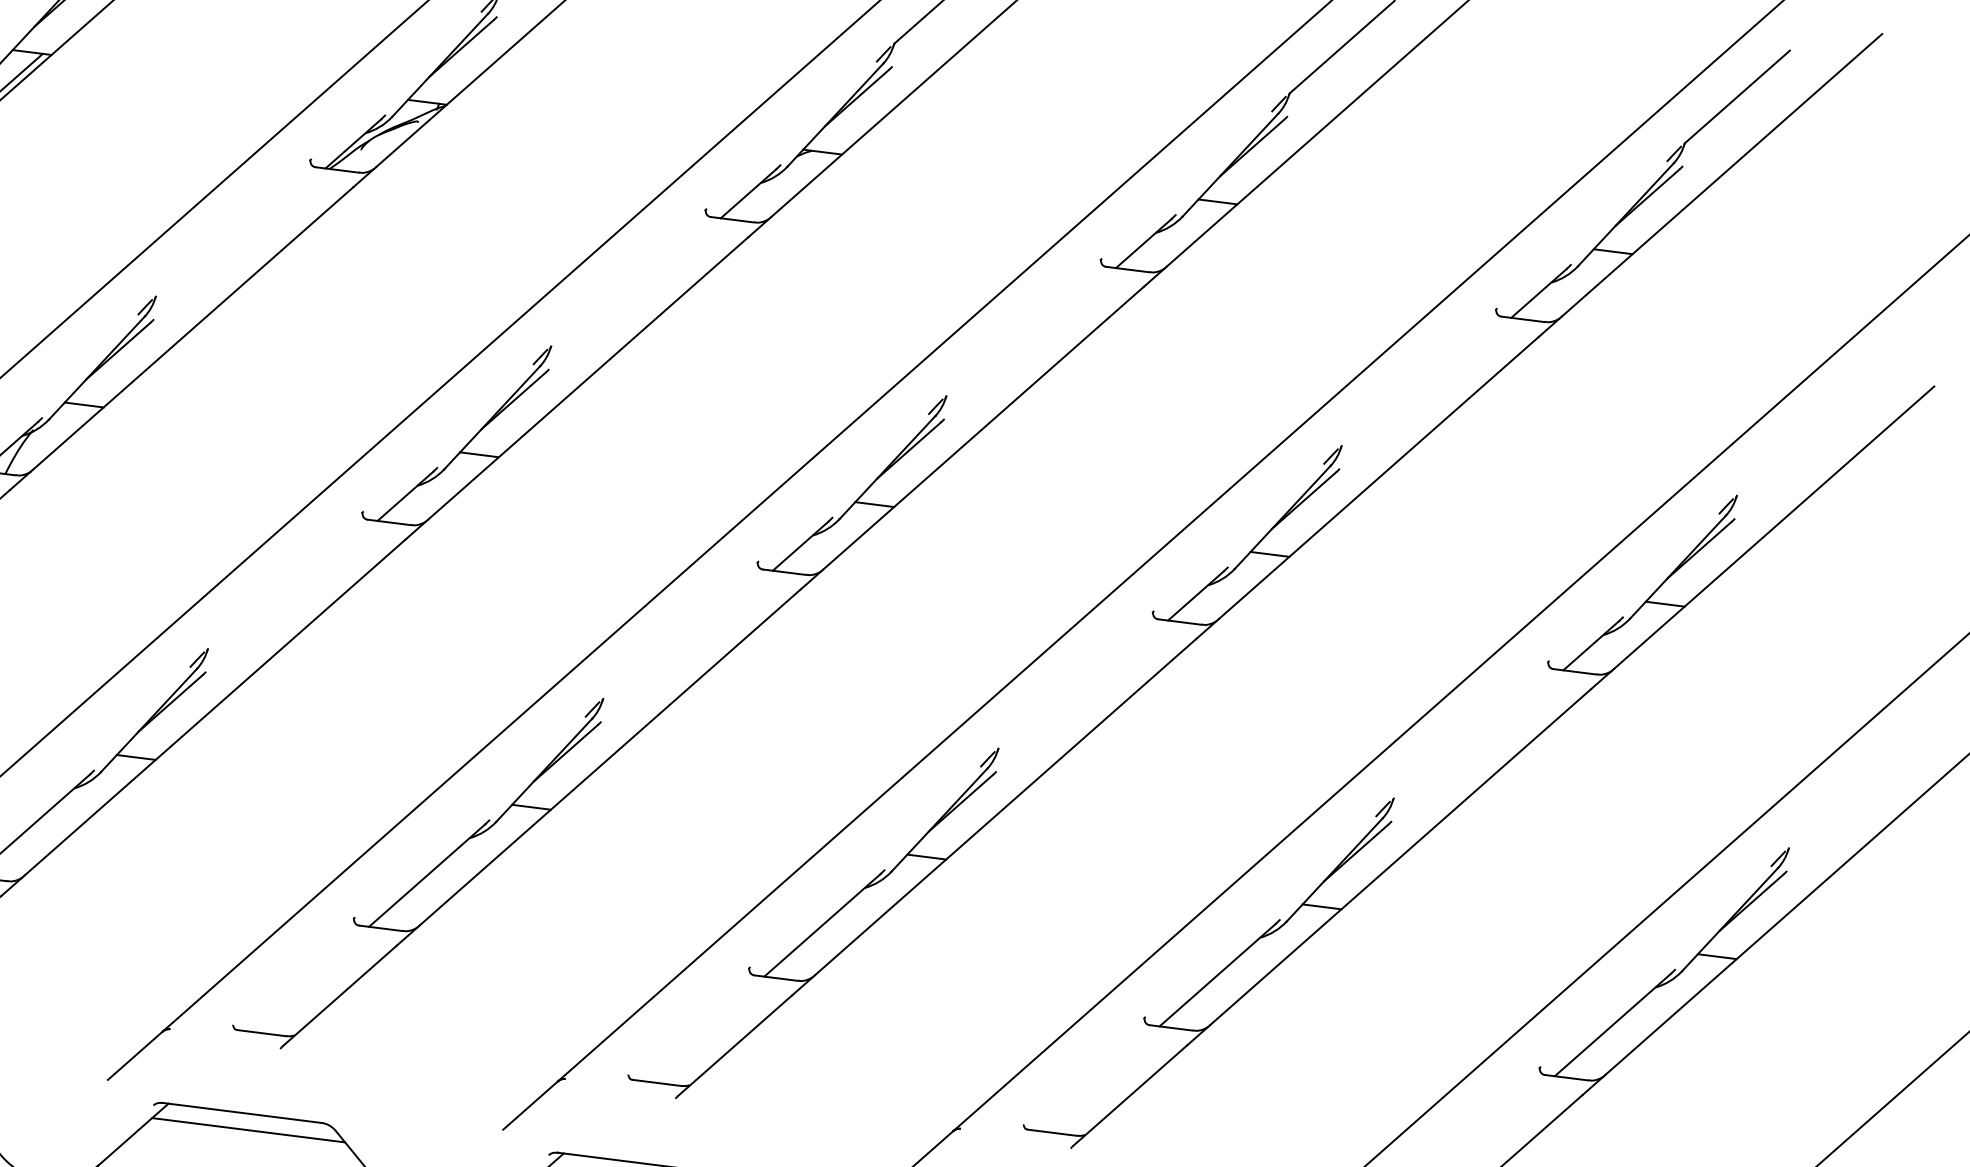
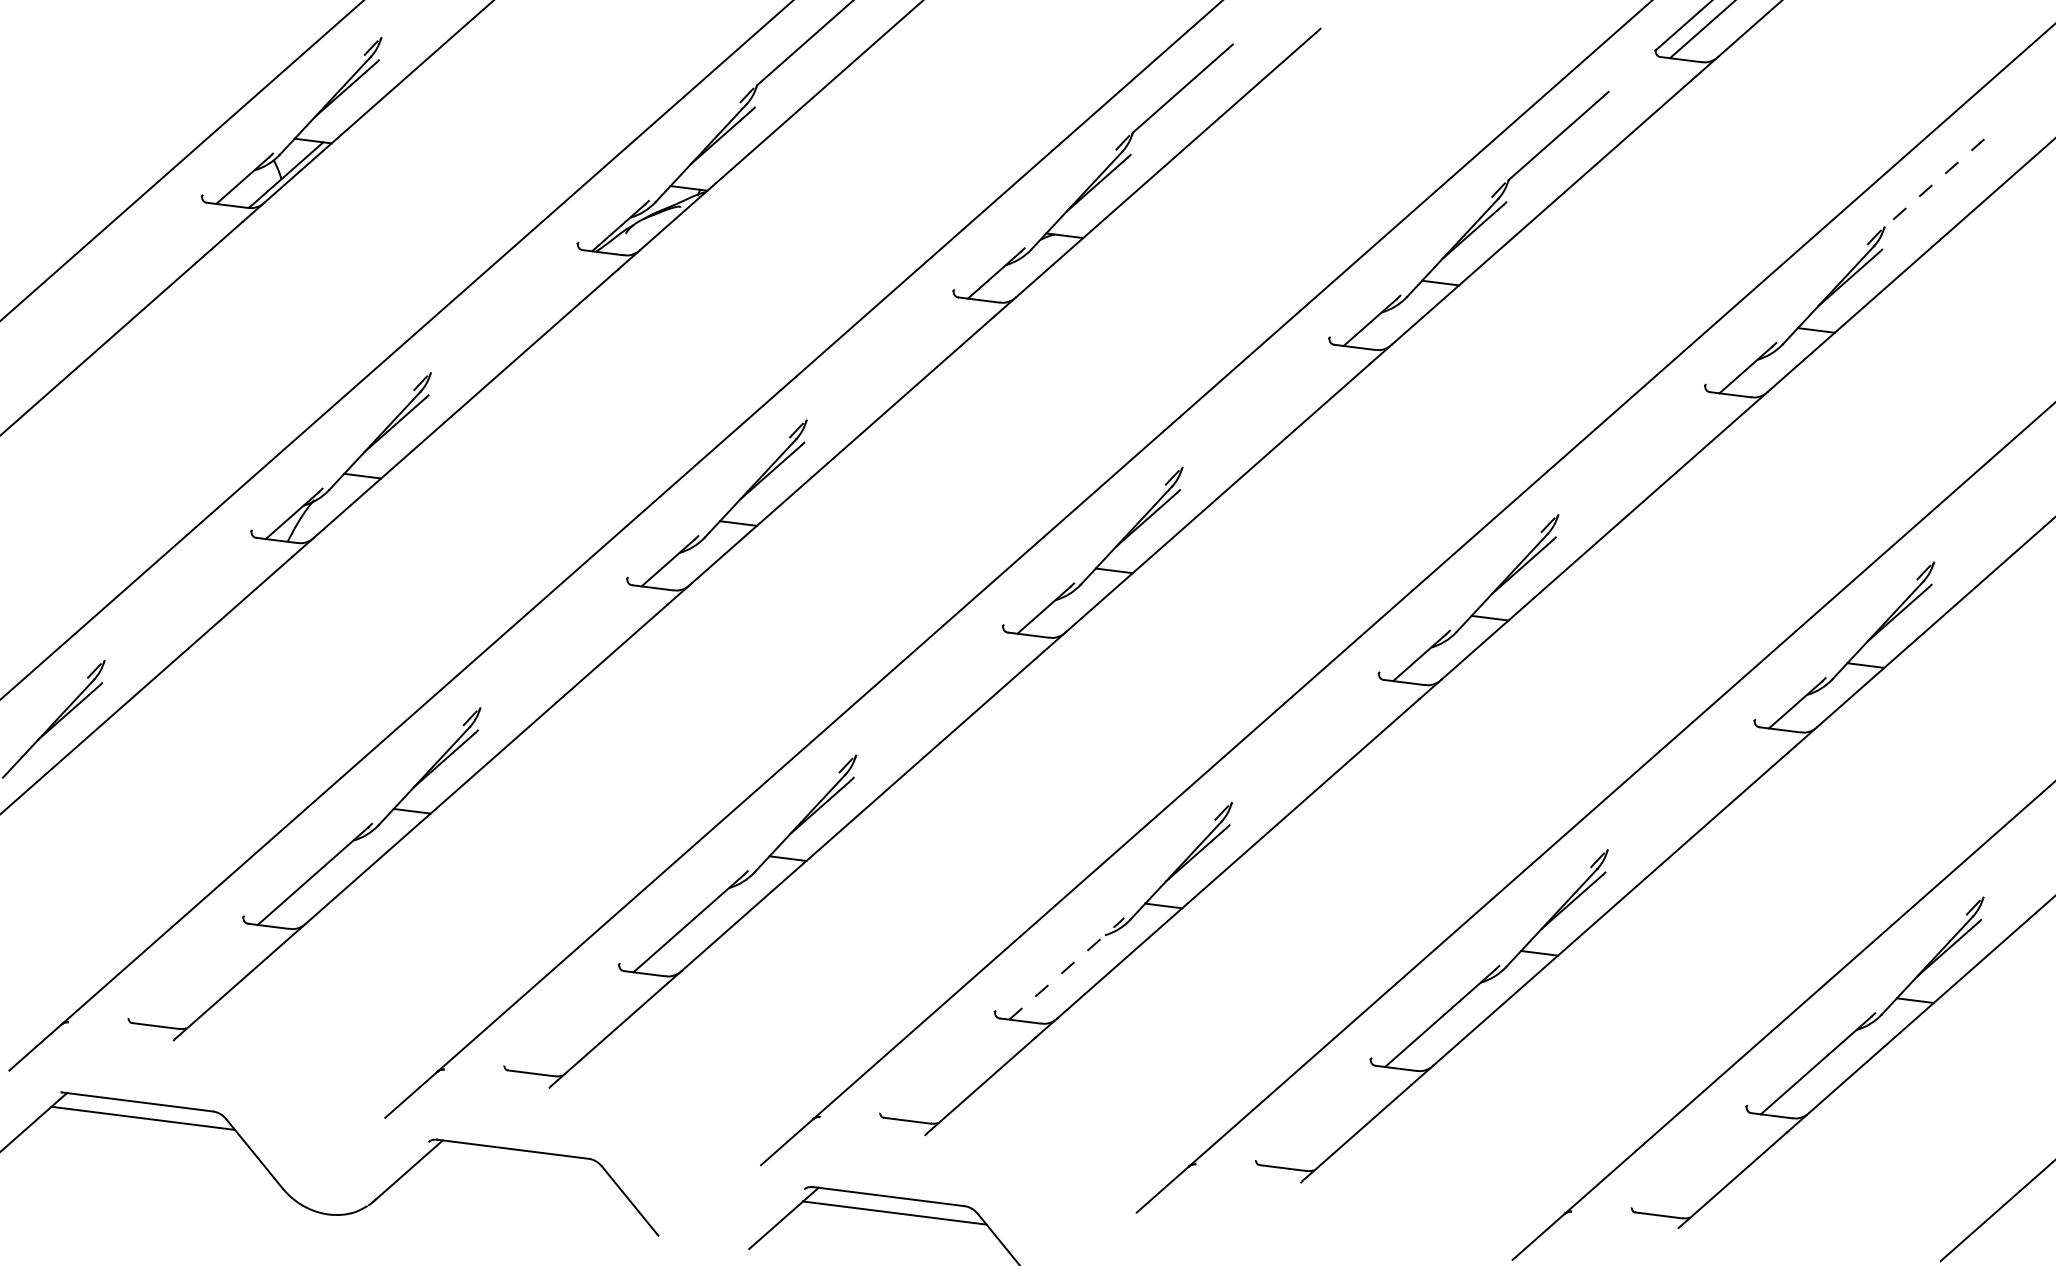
line: (1737, 97) -> (1934, 183), solid -> dashed
line: (822, 924) -> (1064, 970), solid -> dashed
line: (248, 1130) -> (518, 1165), removed

